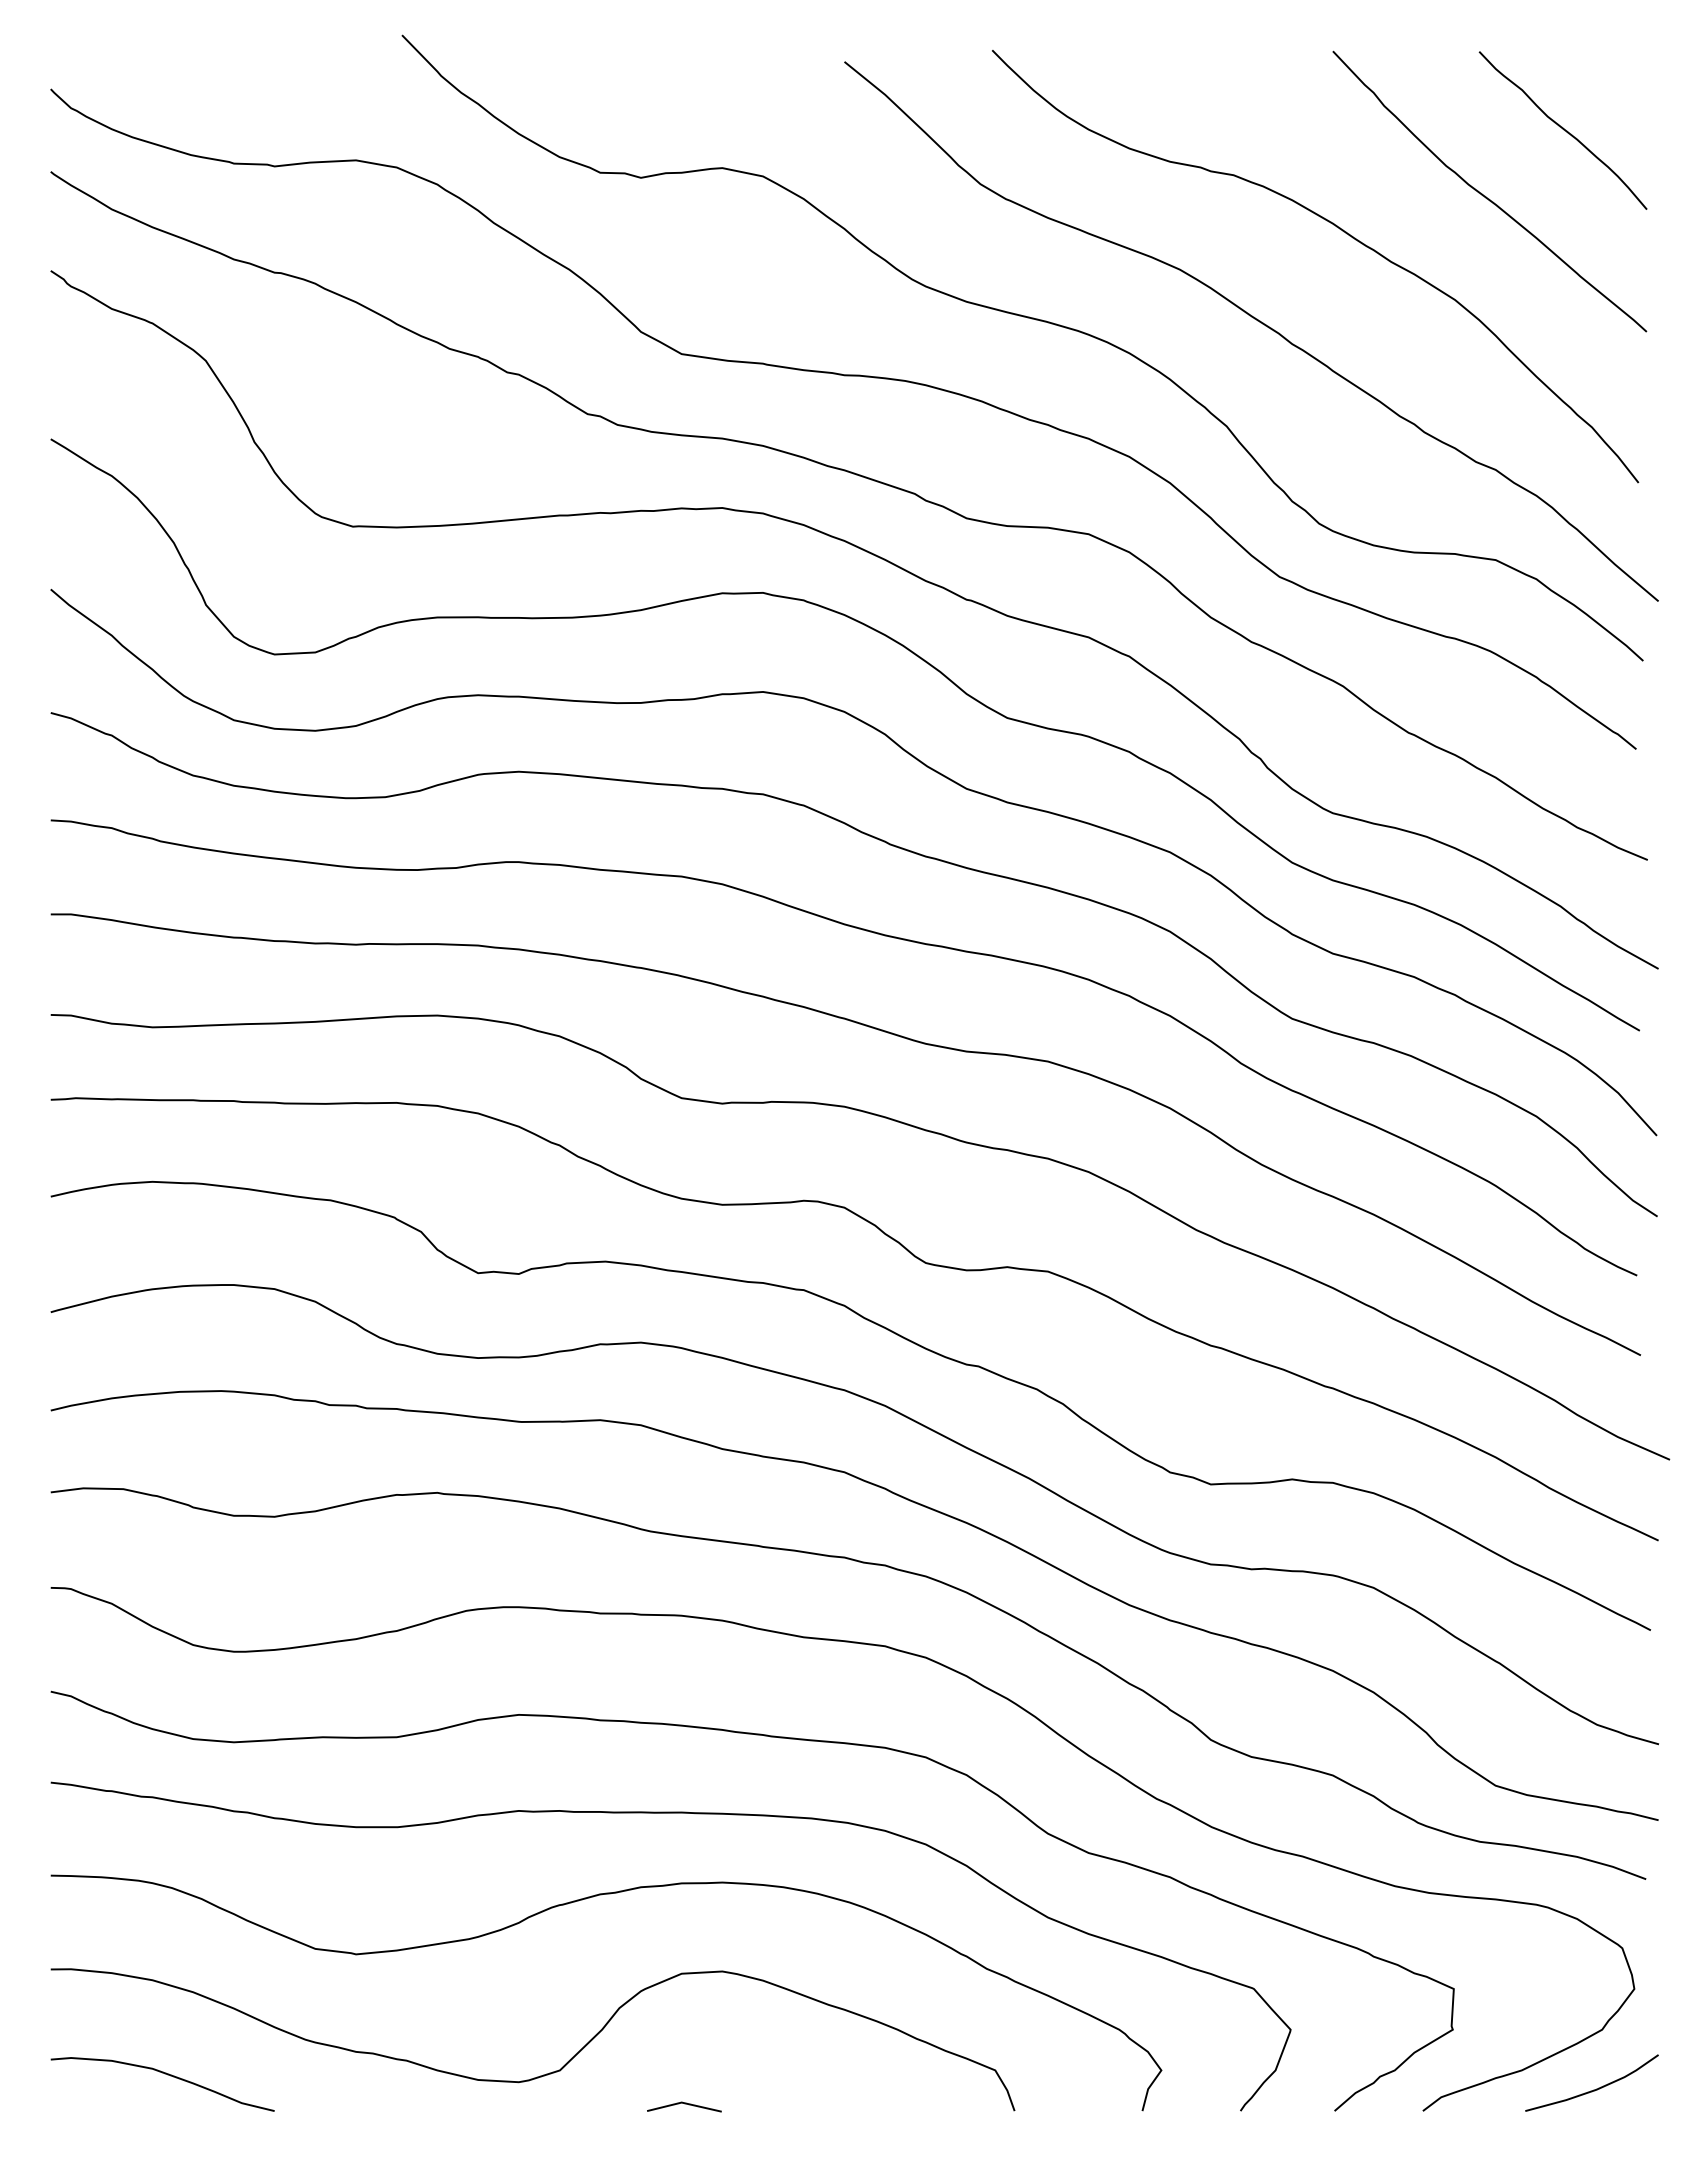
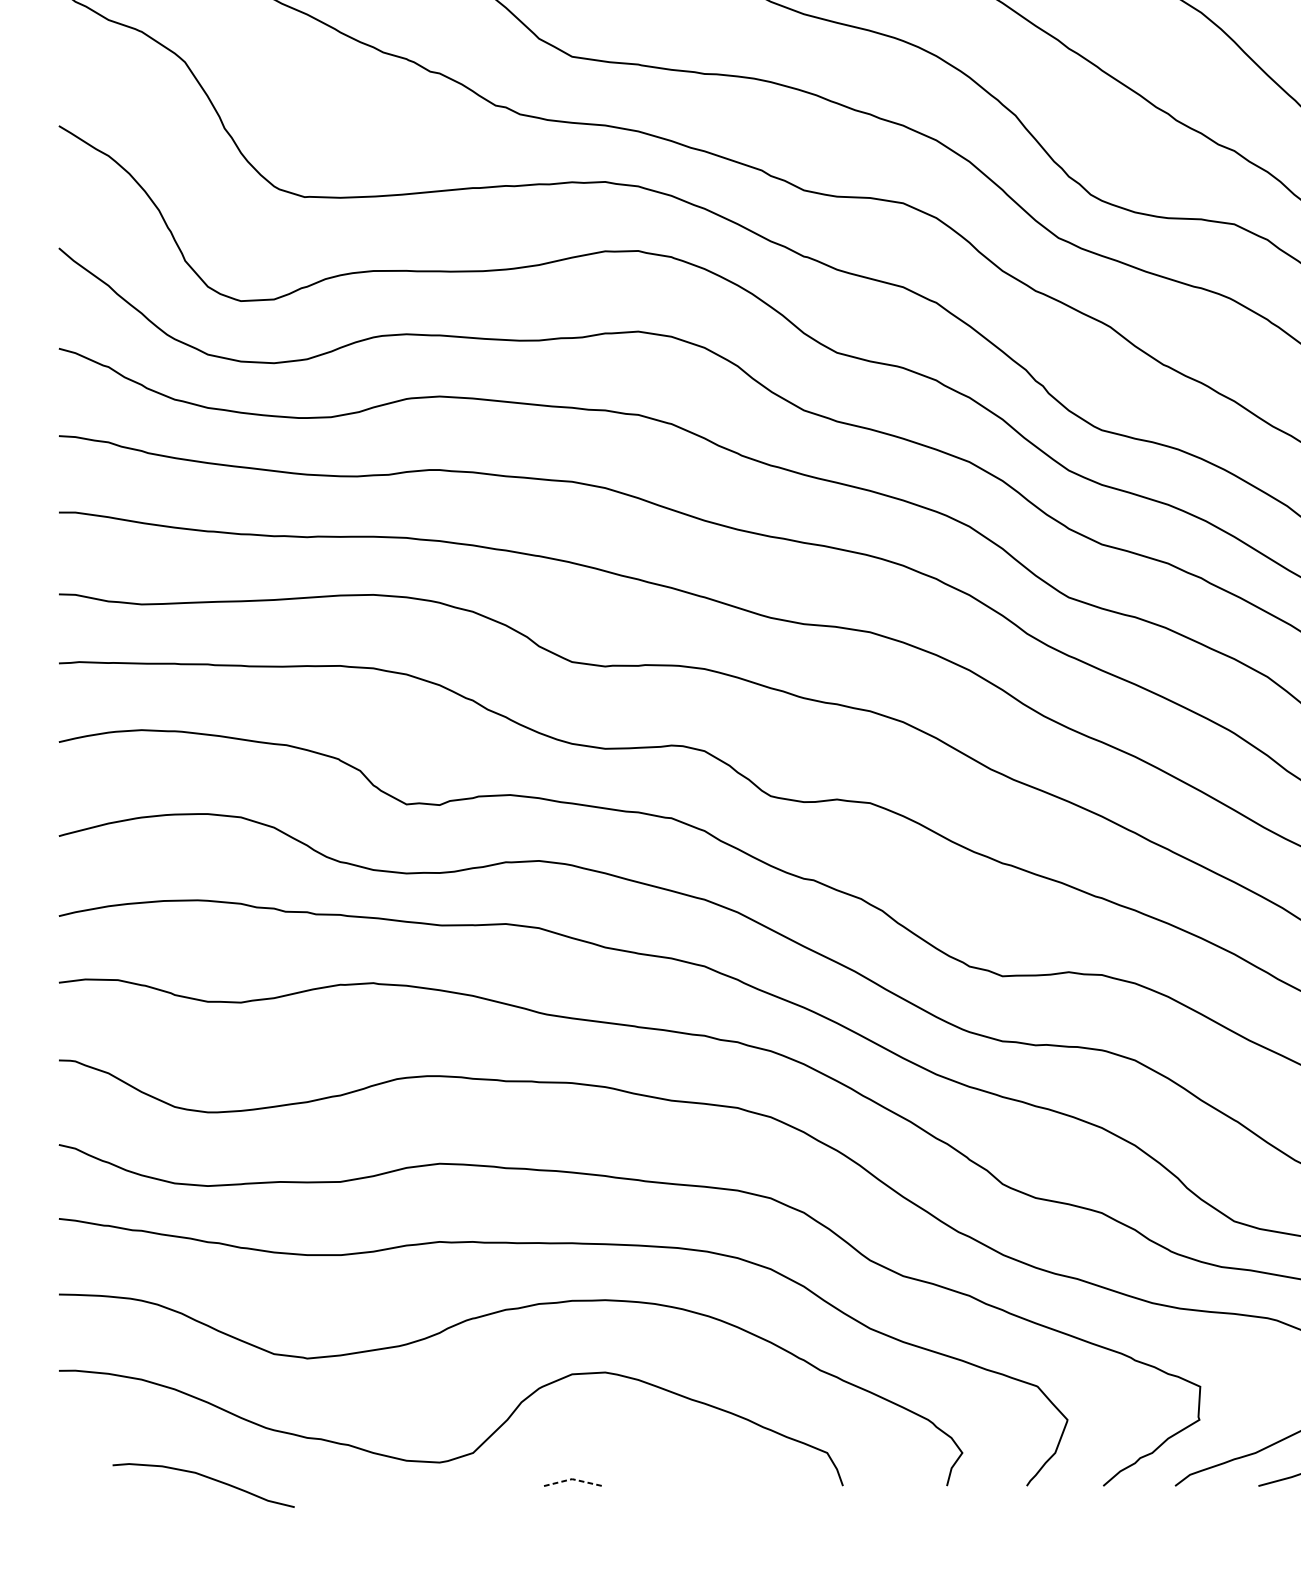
curve: (167, 2075) -> (207, 1478), moved
line: (684, 2103) -> (574, 1479), solid -> dashed

